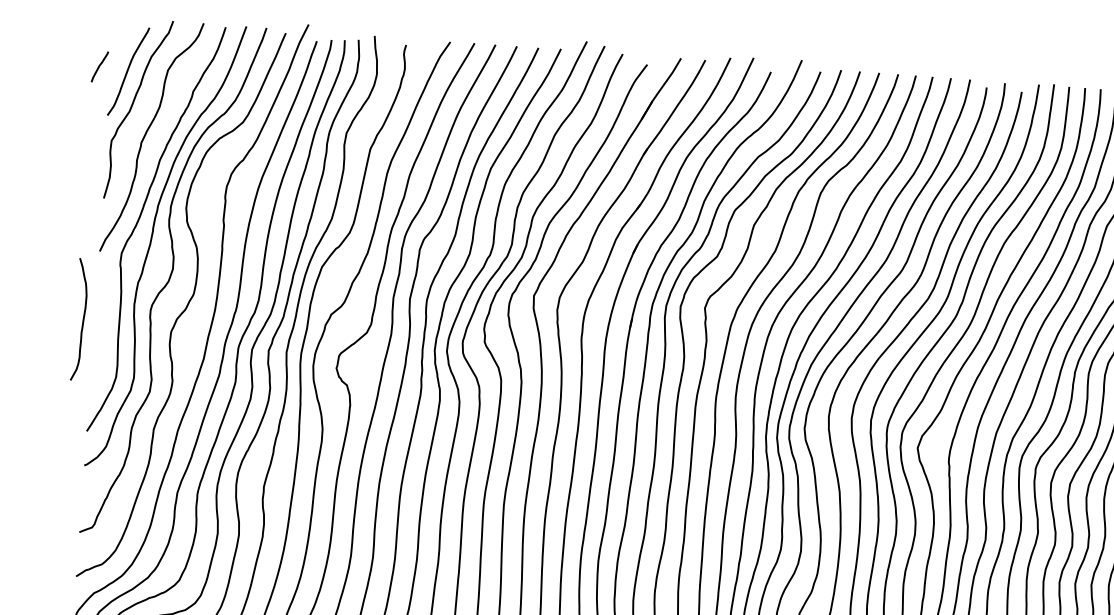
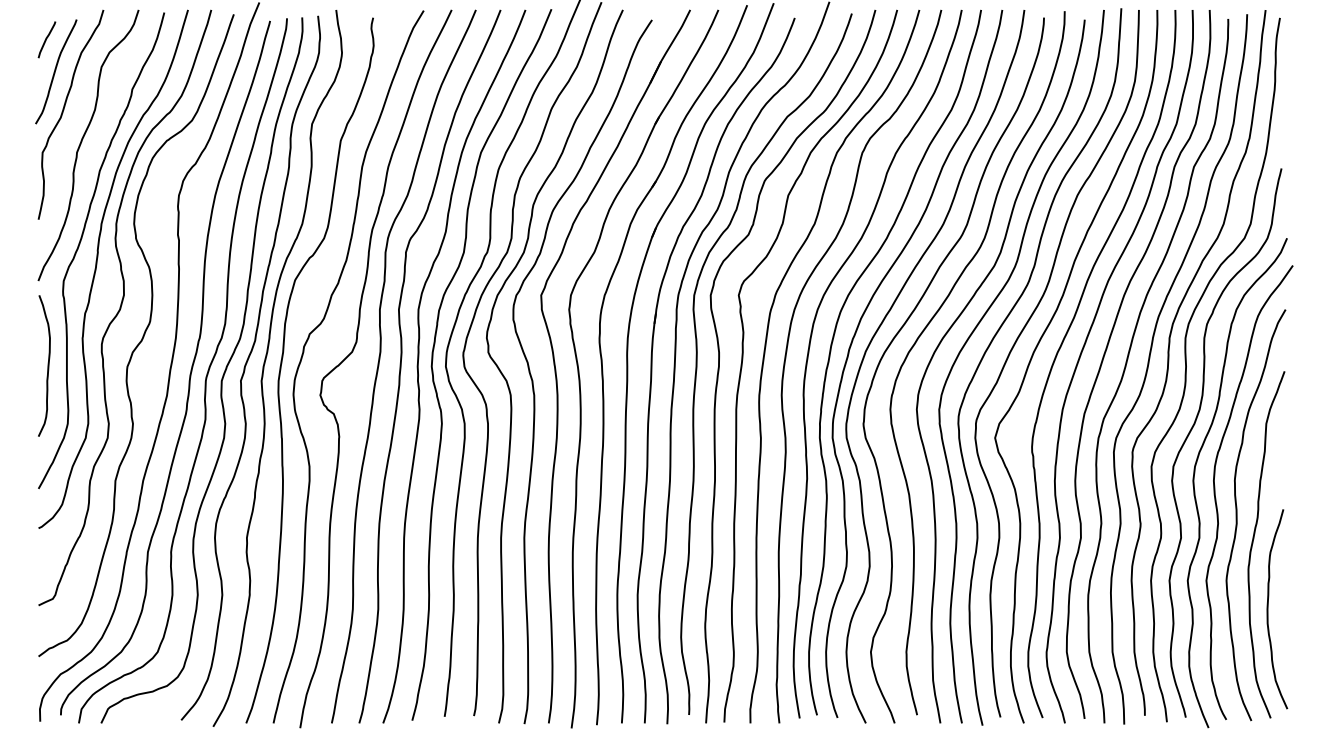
curve: (99, 66) -> (46, 39), moved
curve: (82, 319) -> (47, 365), moved

